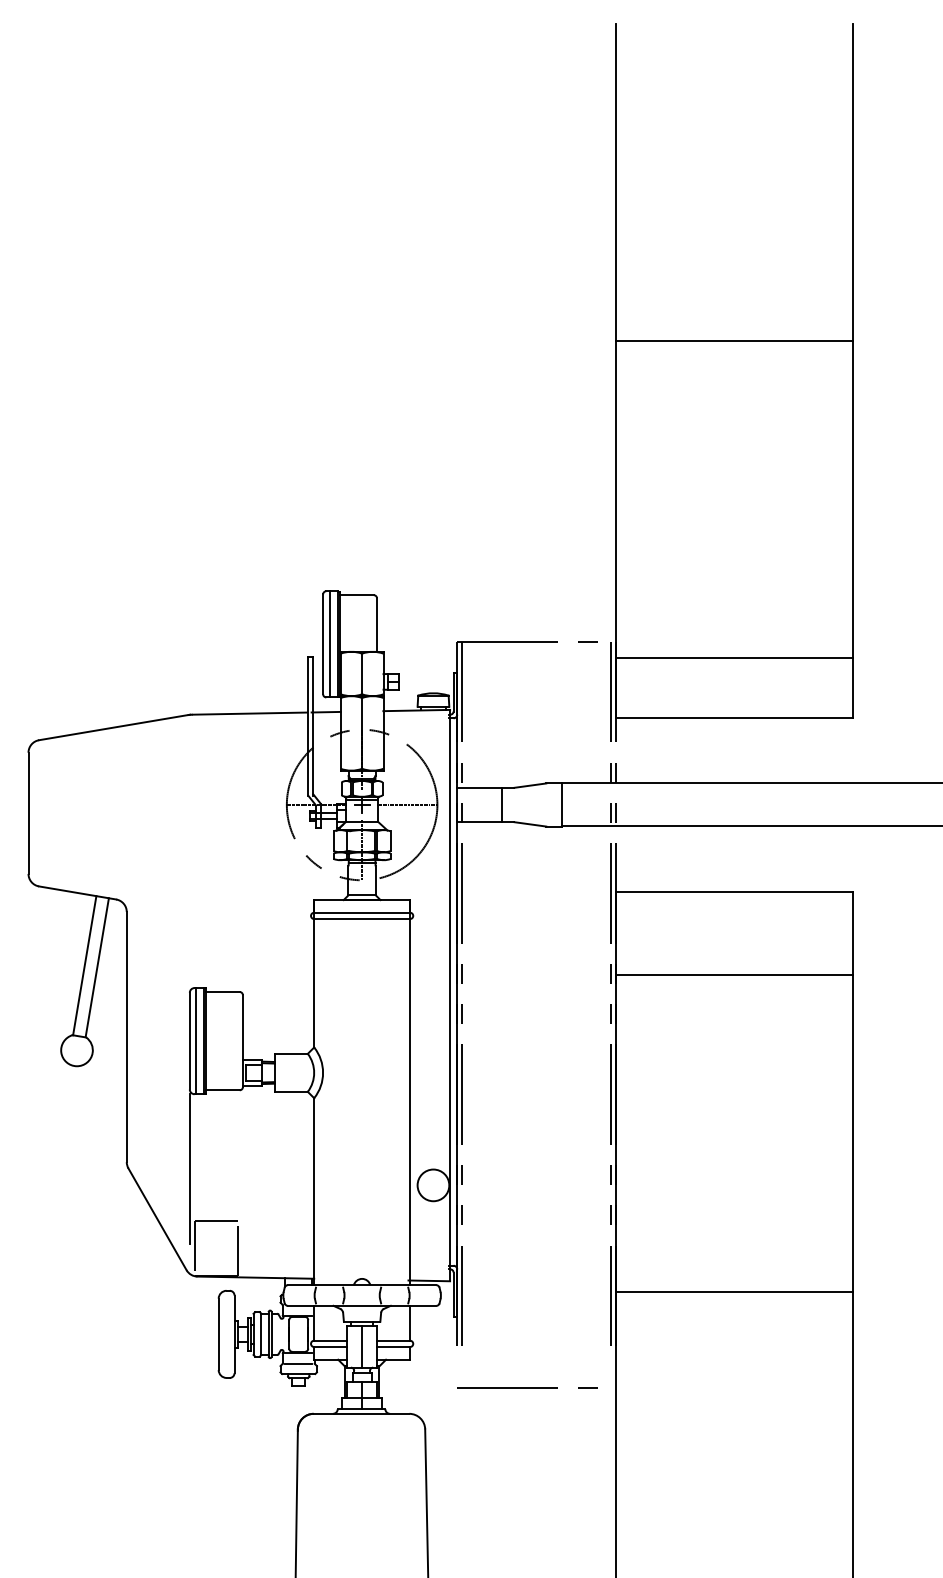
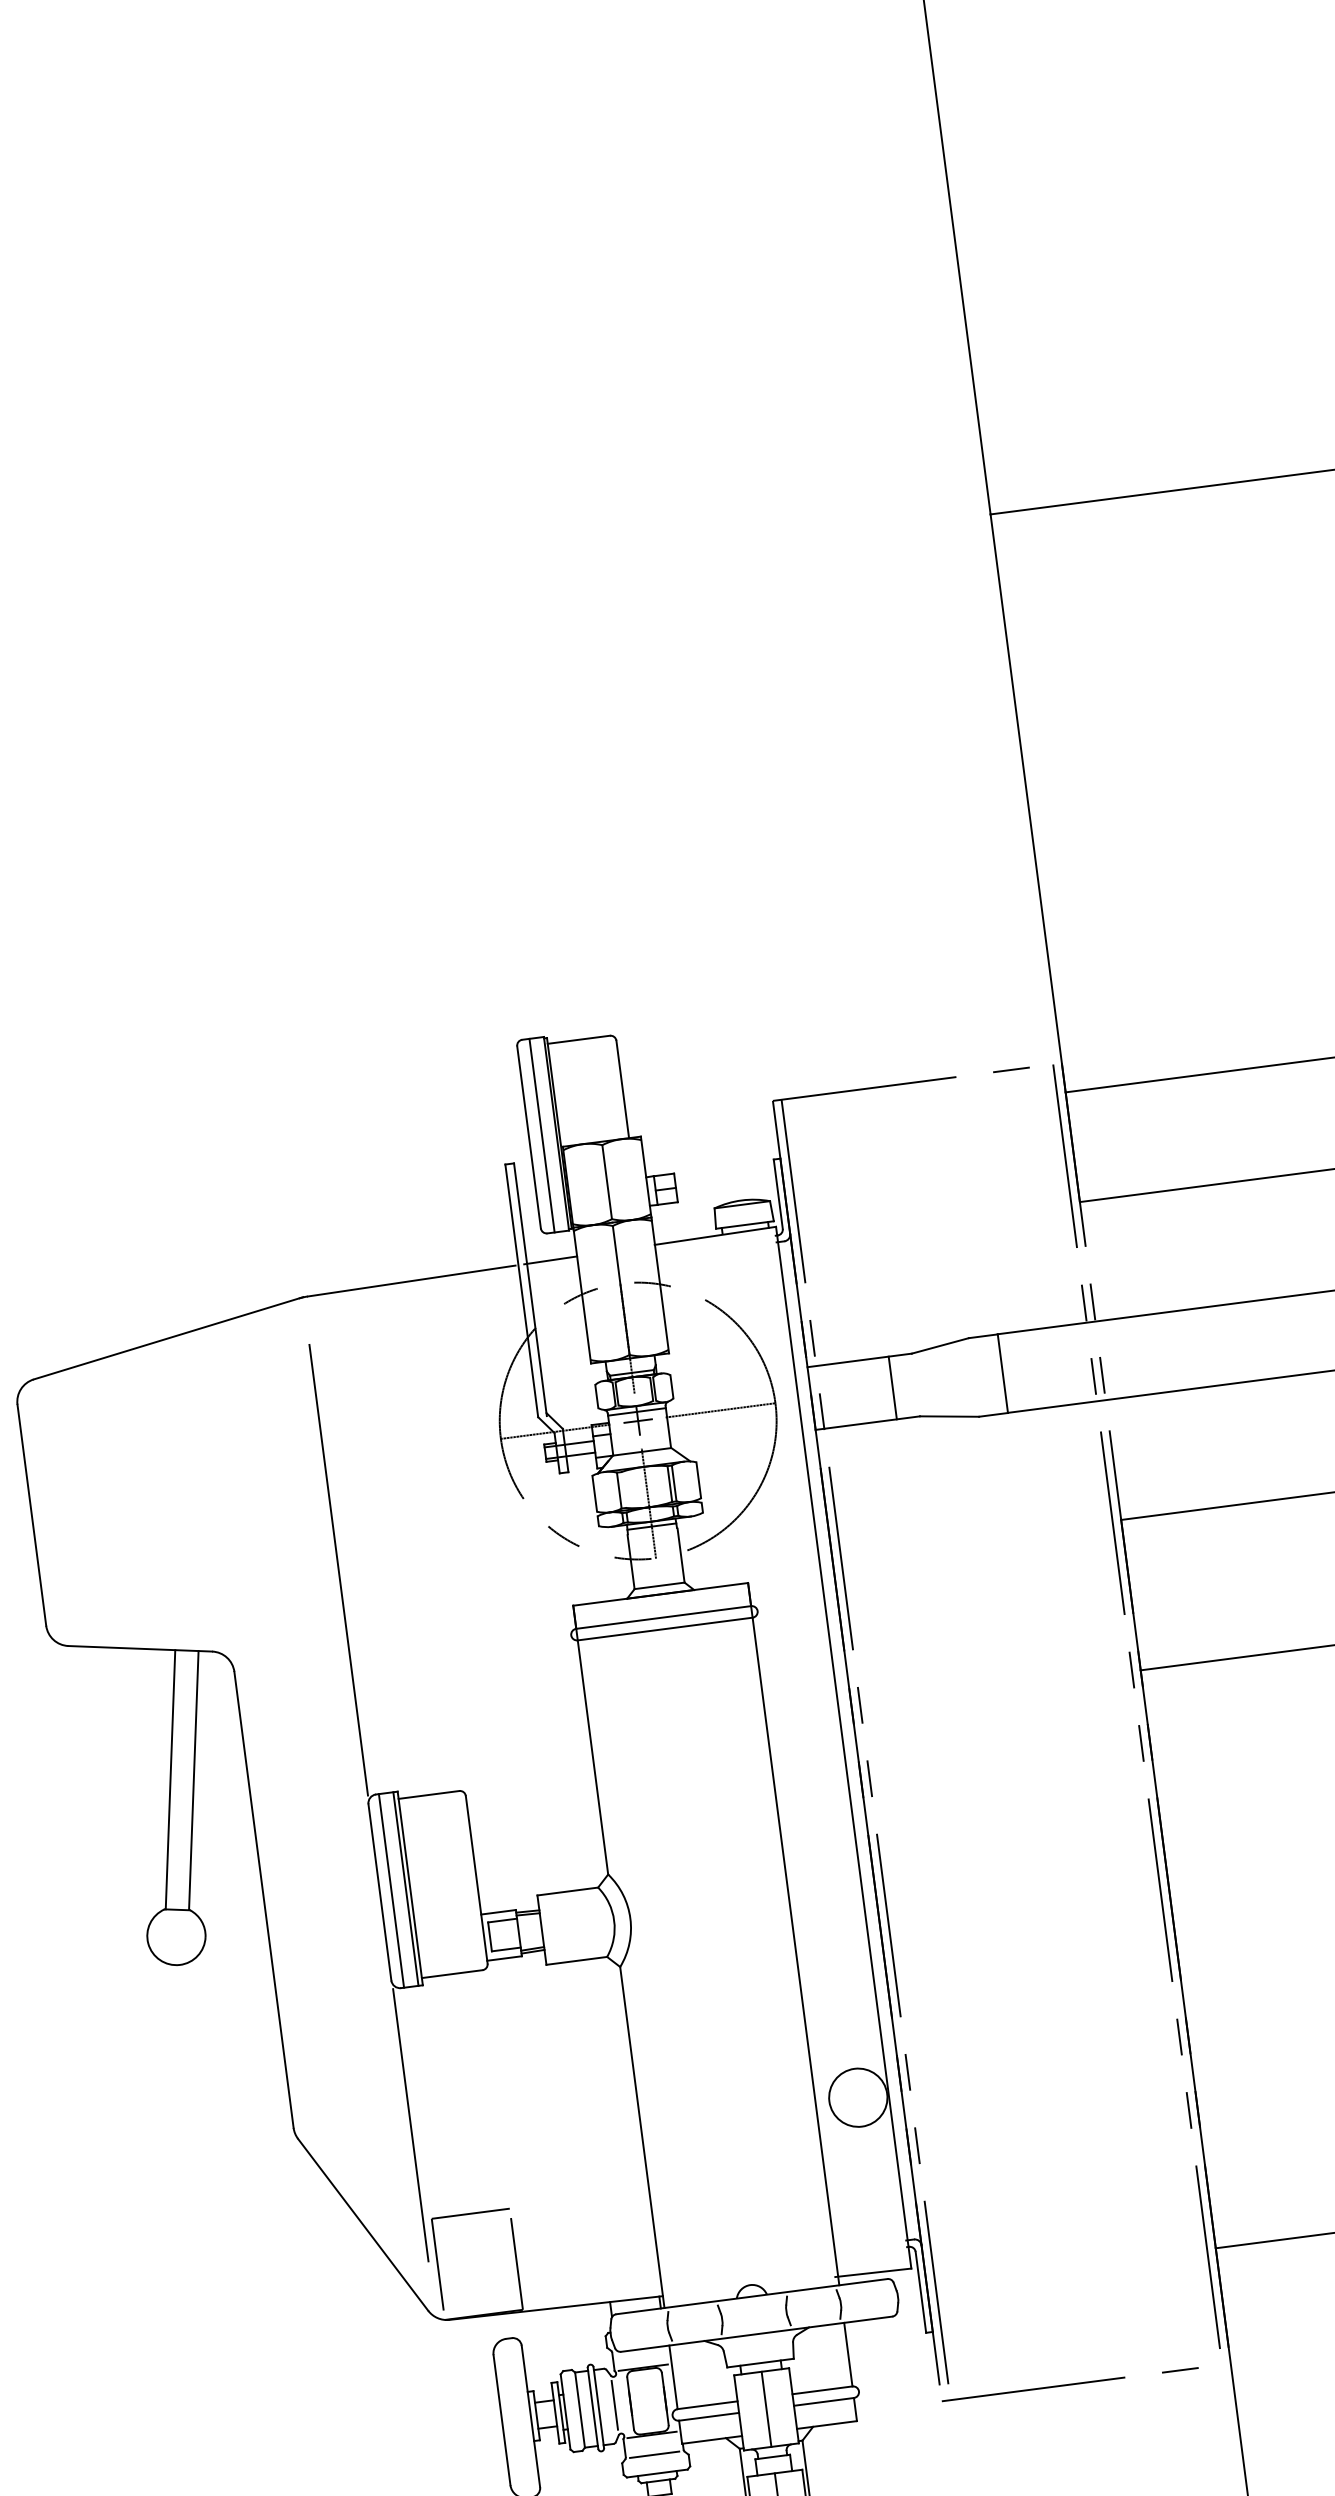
line: (190, 864) -> (339, 1570), added
line: (280, 1333) -> (614, 2403), added
line: (527, 1387) -> (1069, 2383), moved

